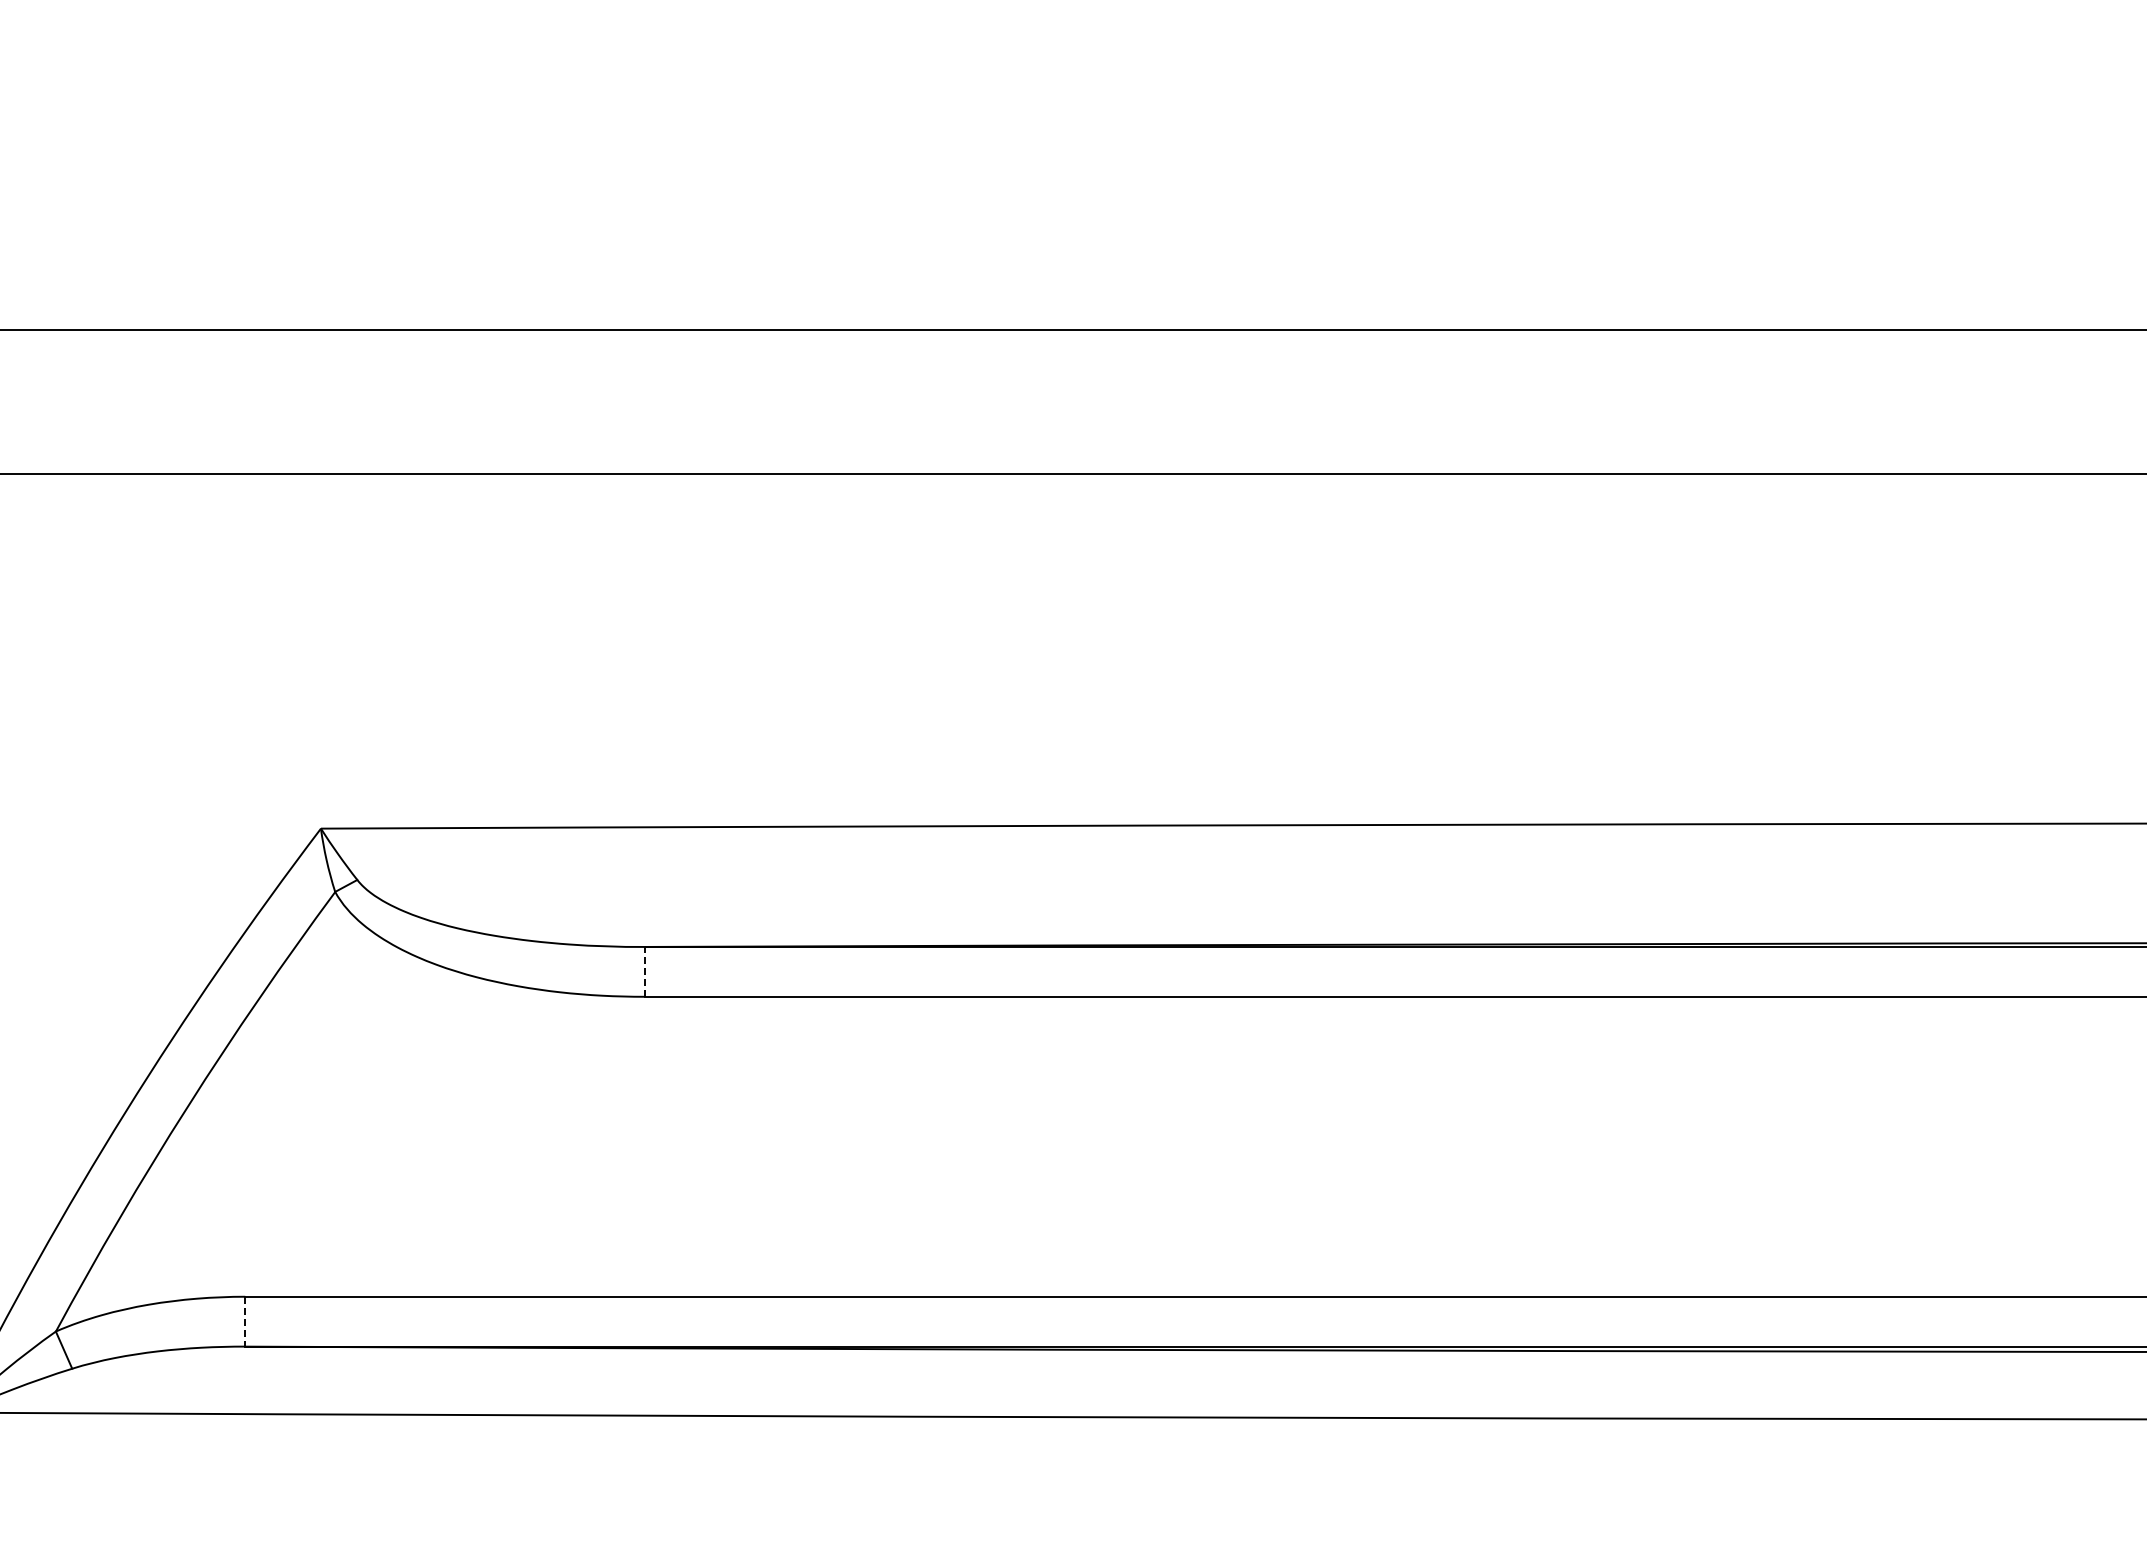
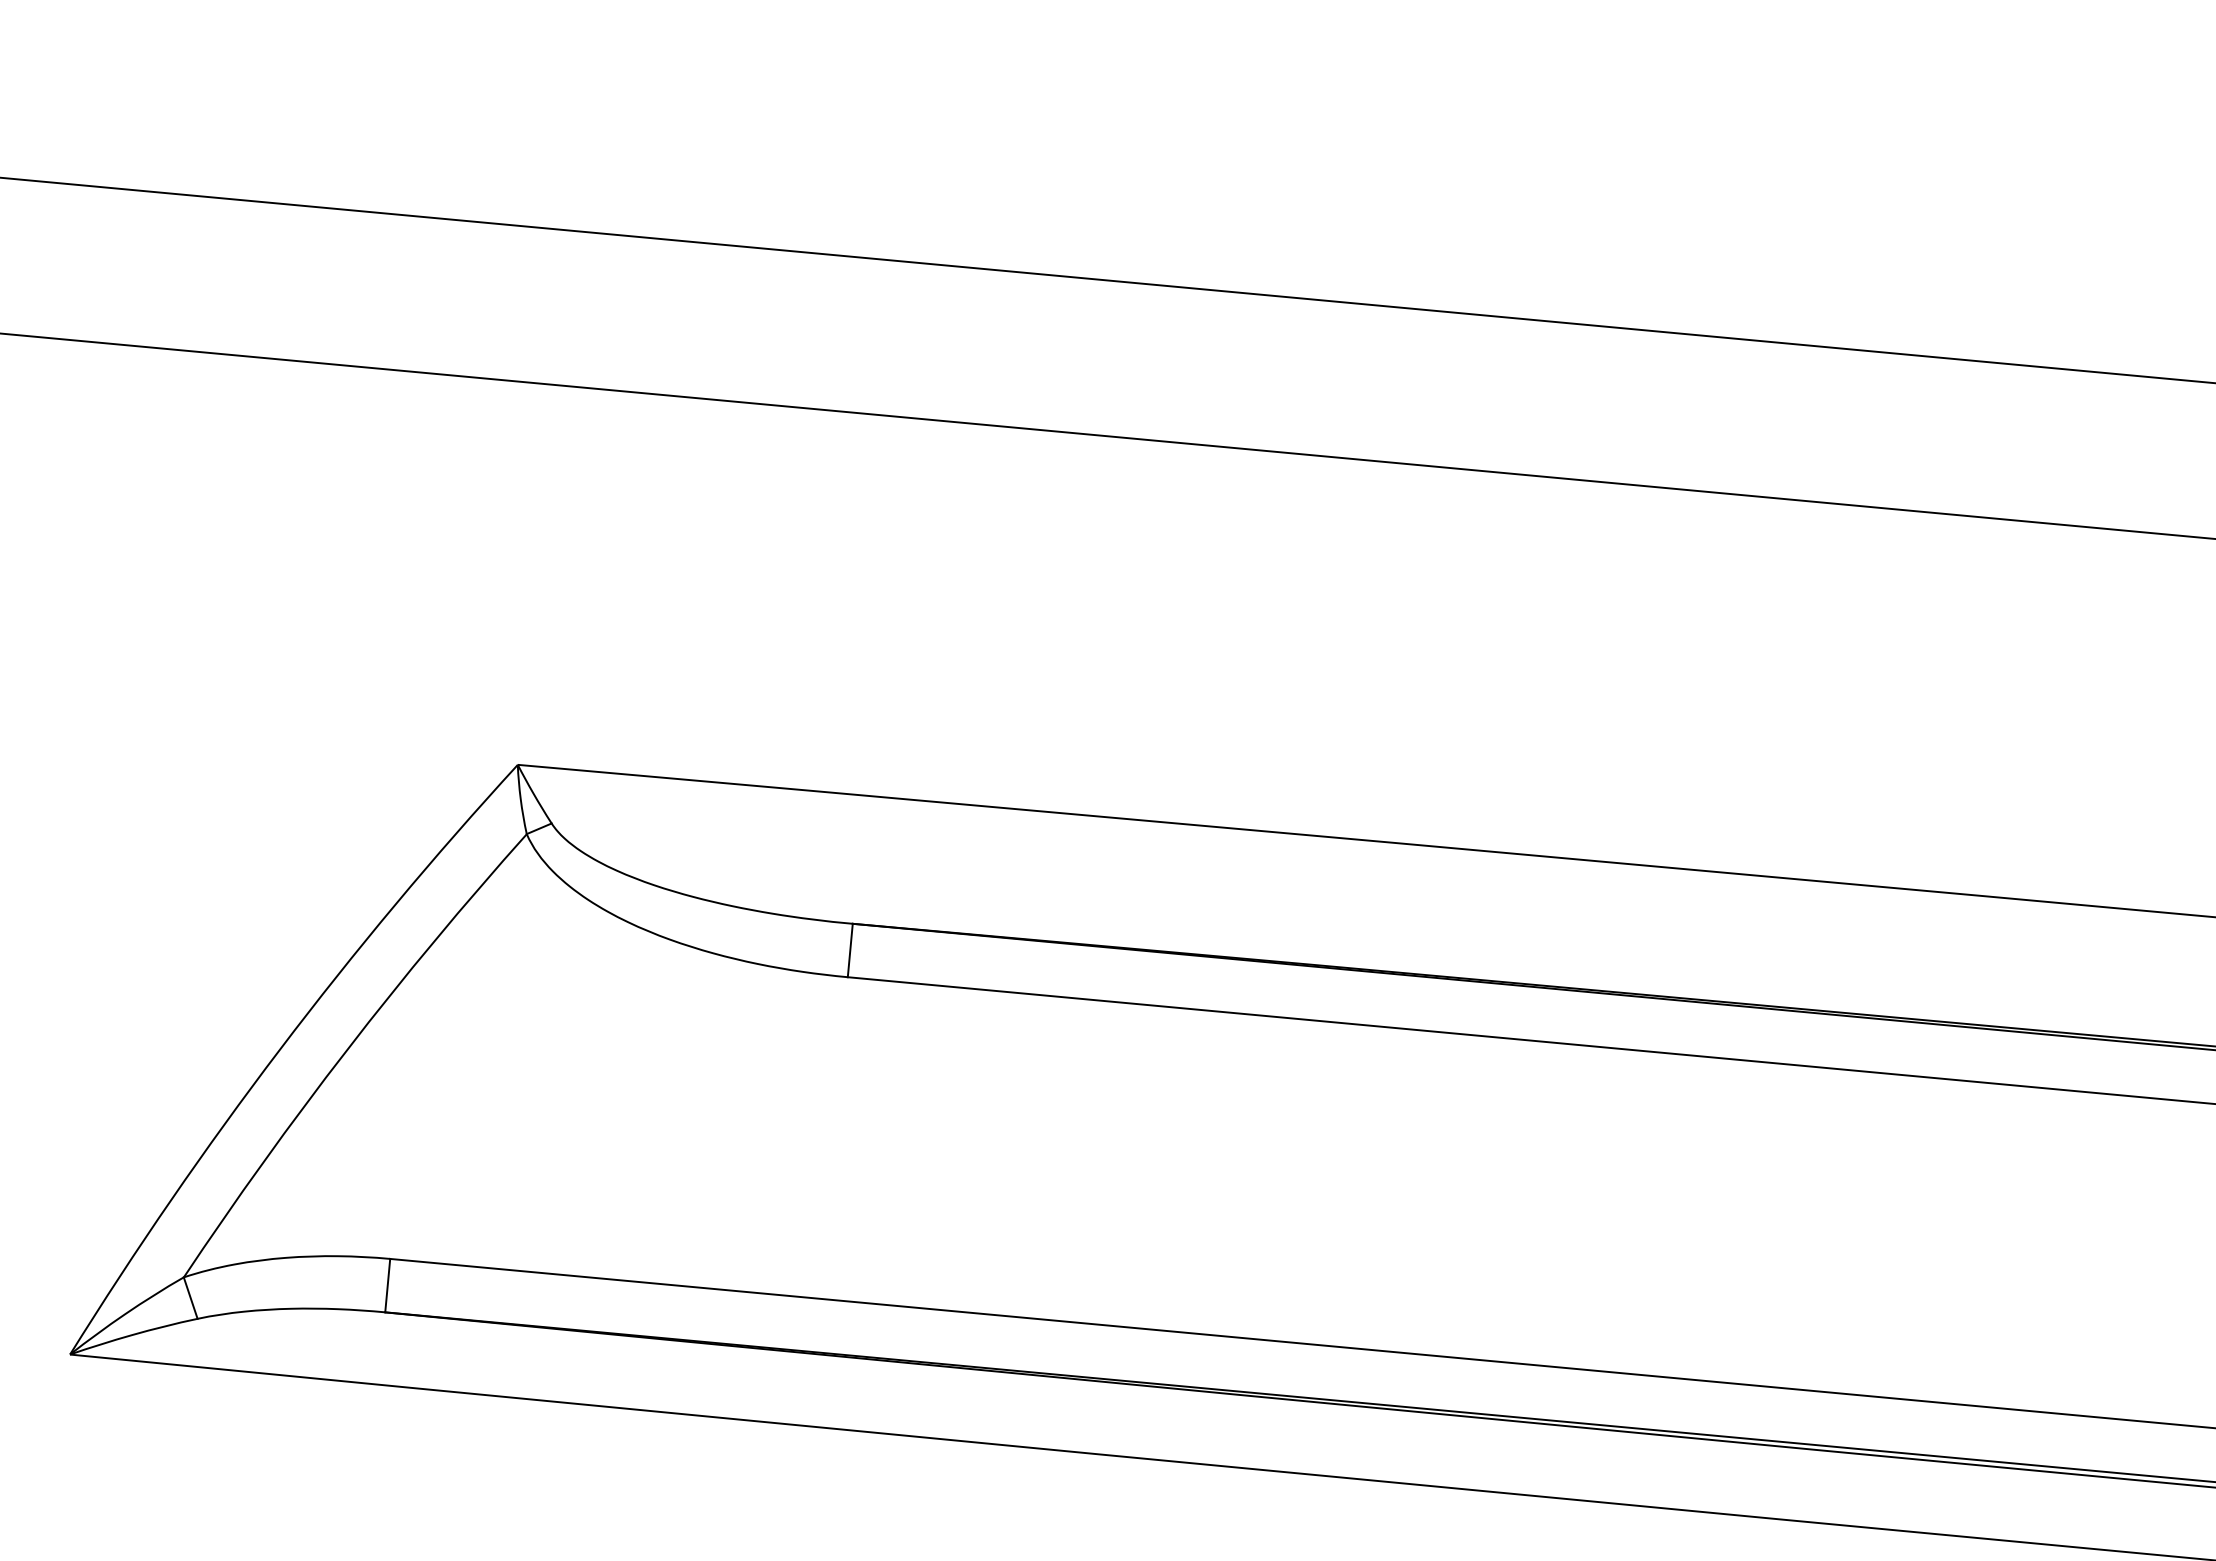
line: (644, 971) -> (850, 950), dashed -> solid
line: (245, 1321) -> (387, 1285), dashed -> solid

